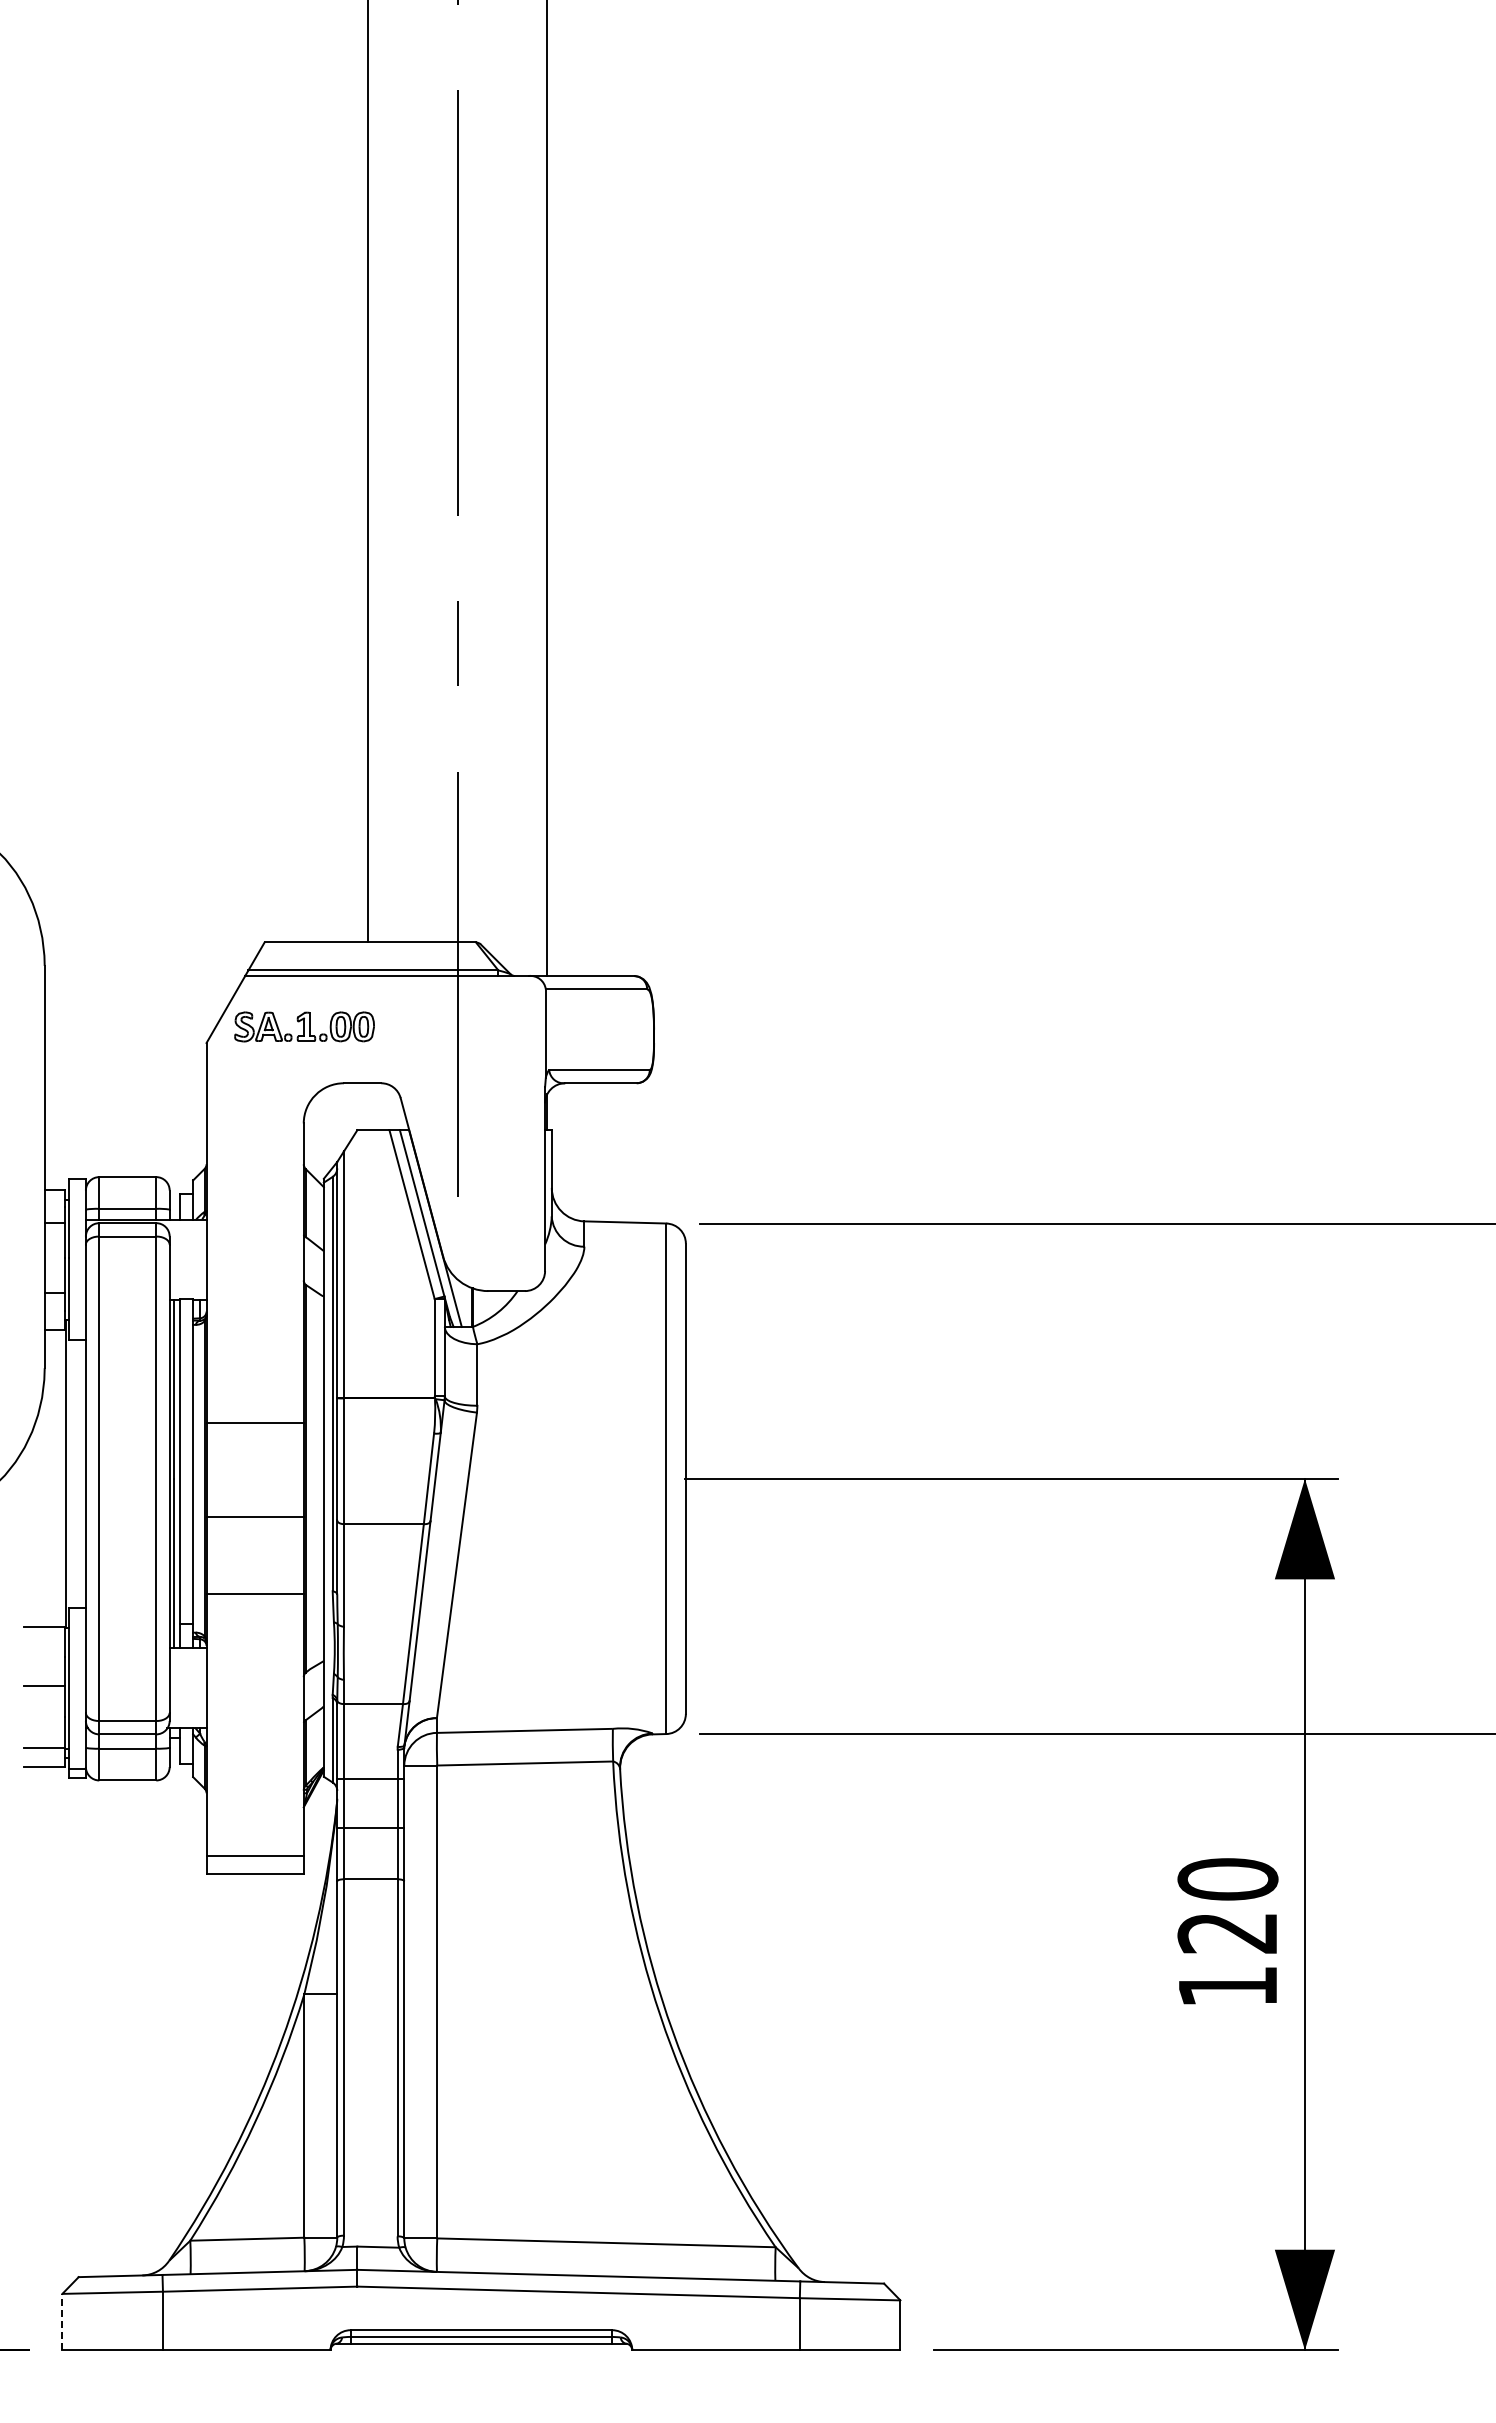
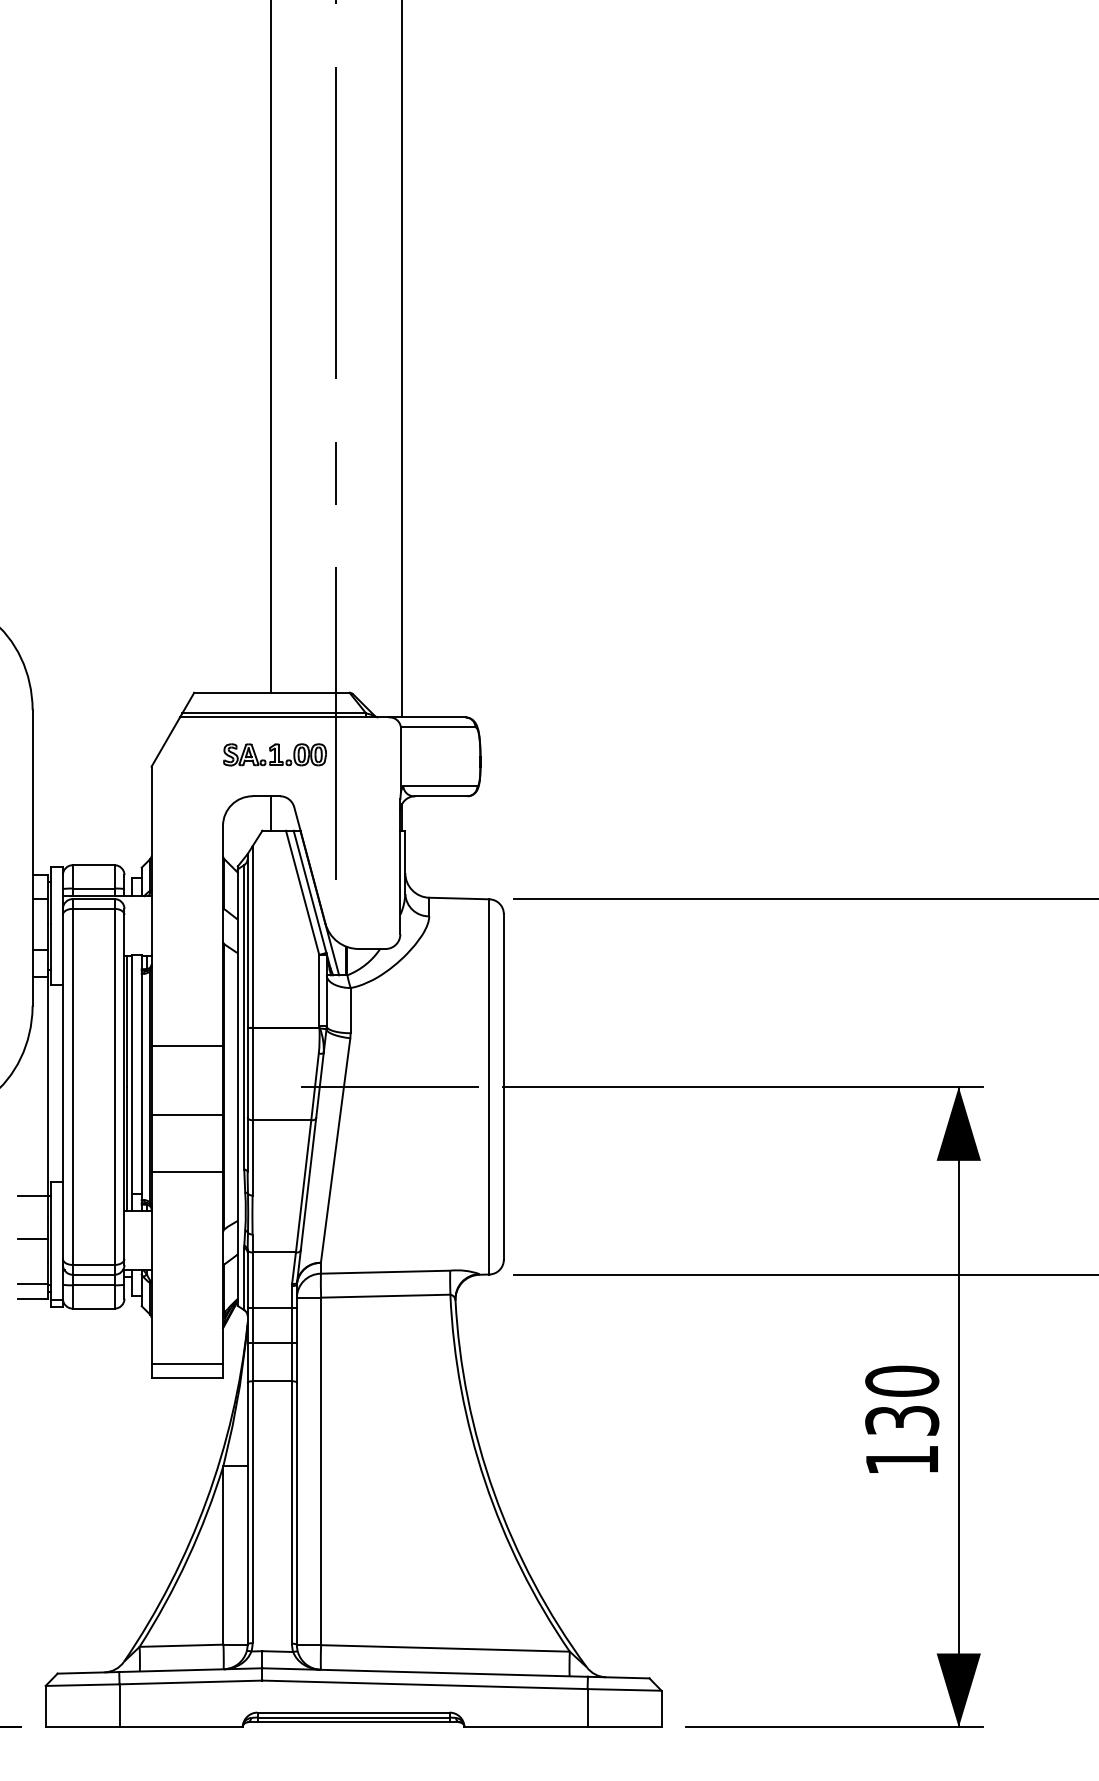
part: (304, 1026) -> (275, 754), moved
line: (368, 1106) -> (270, 813), added
line: (530, 1478) -> (389, 1086), added
text: (1227, 1933) -> (901, 1421), 120 -> 130
line: (62, 2321) -> (45, 1706), dashed -> solid

